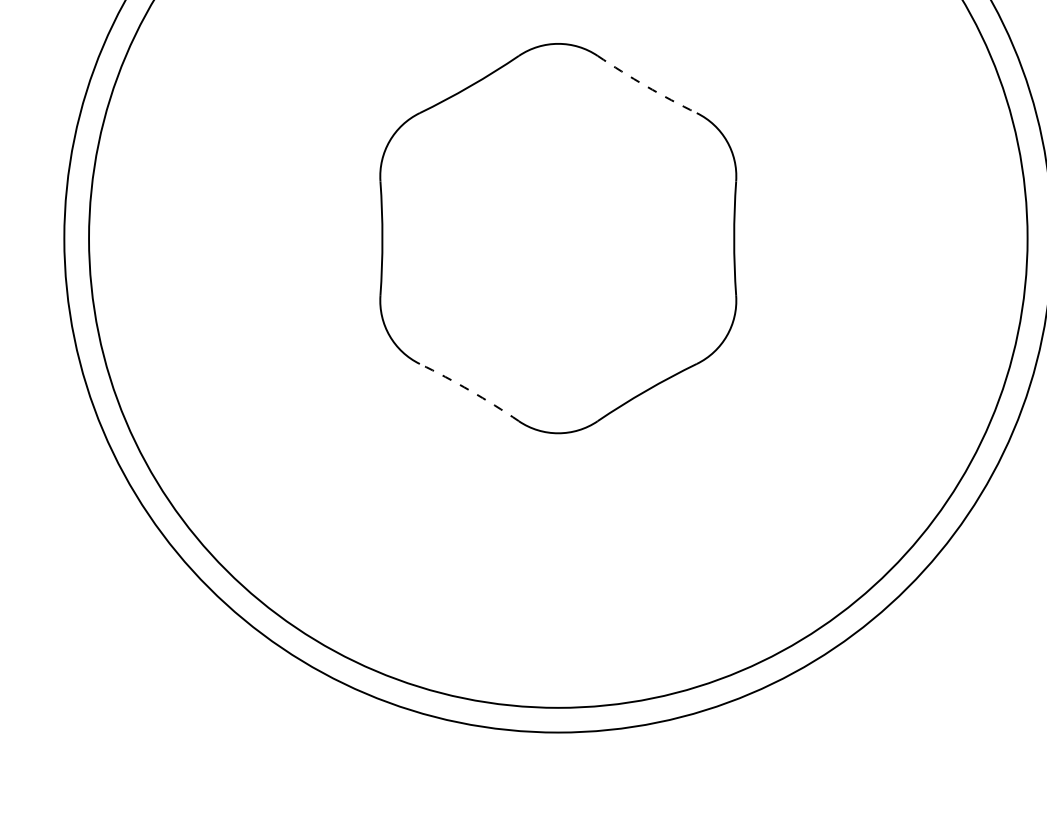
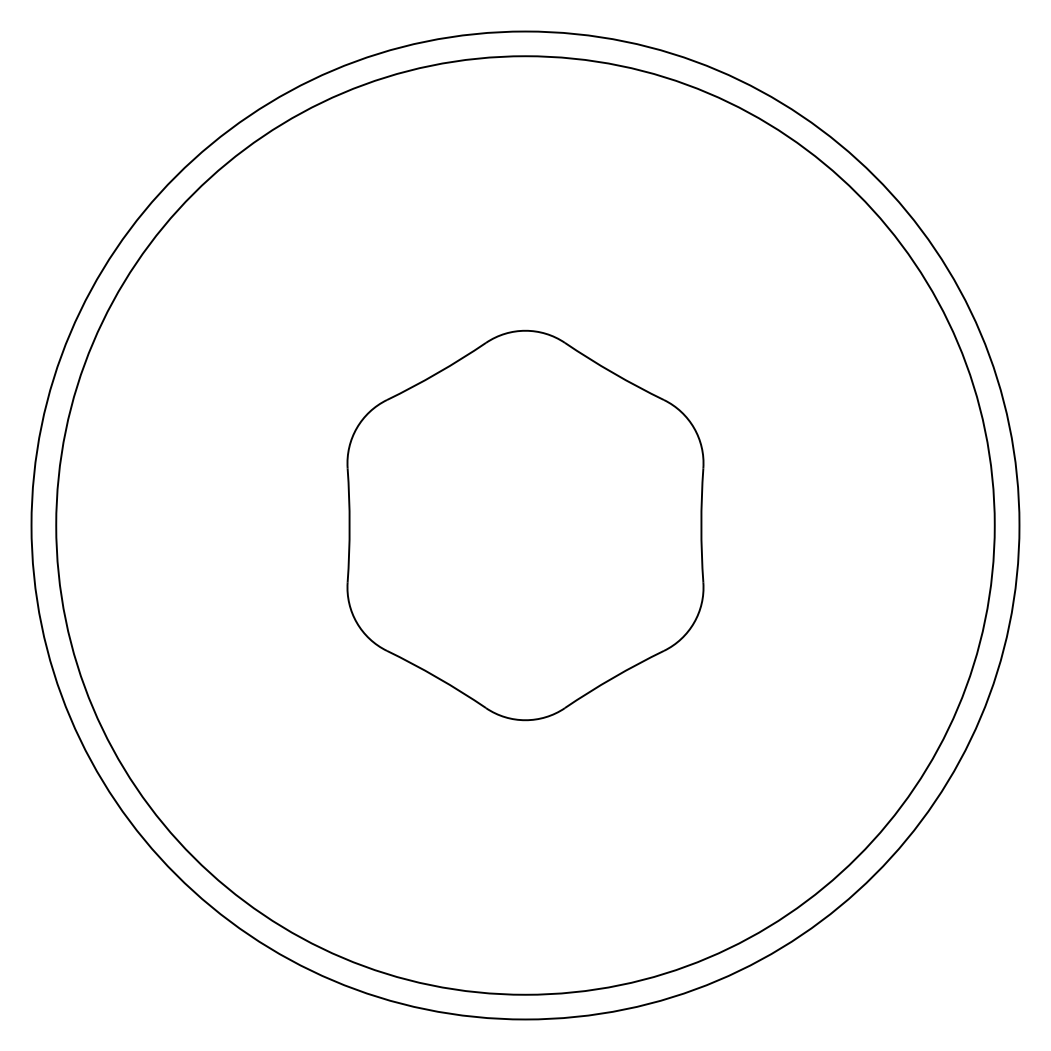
arc: (646, 86) -> (613, 373), dashed -> solid
arc: (470, 390) -> (437, 677), dashed -> solid

